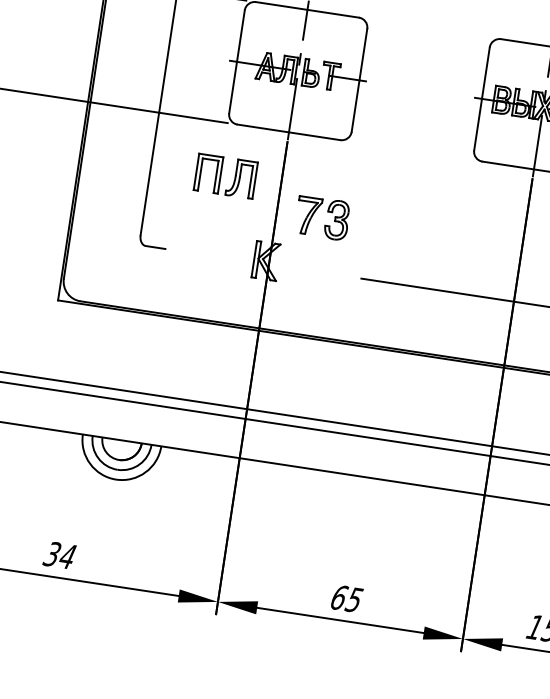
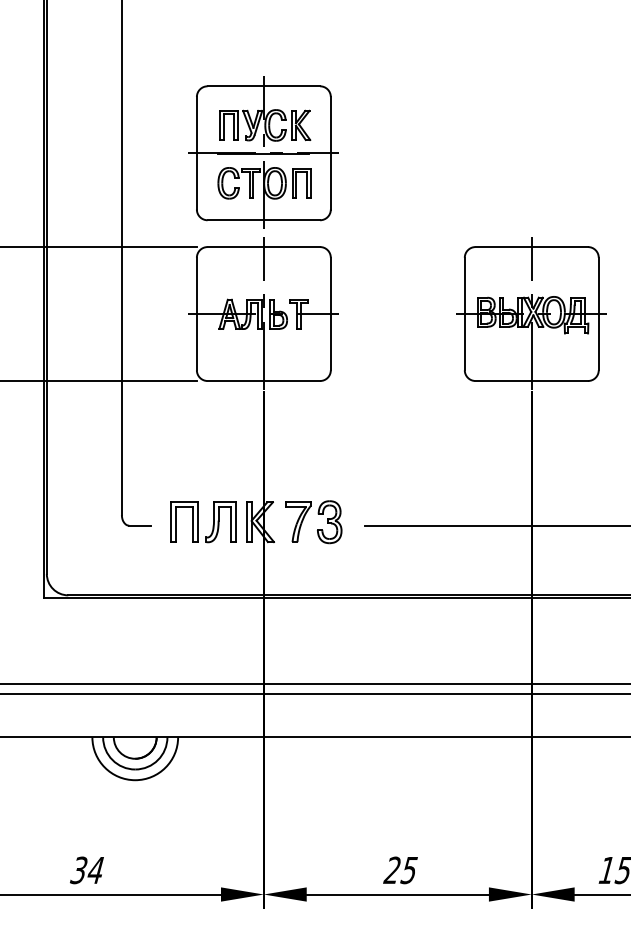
part: (225, 176) -> (203, 522), moved
part: (325, 225) -> (317, 529), moved
text: (338, 597) -> (392, 870), 65 -> 25

